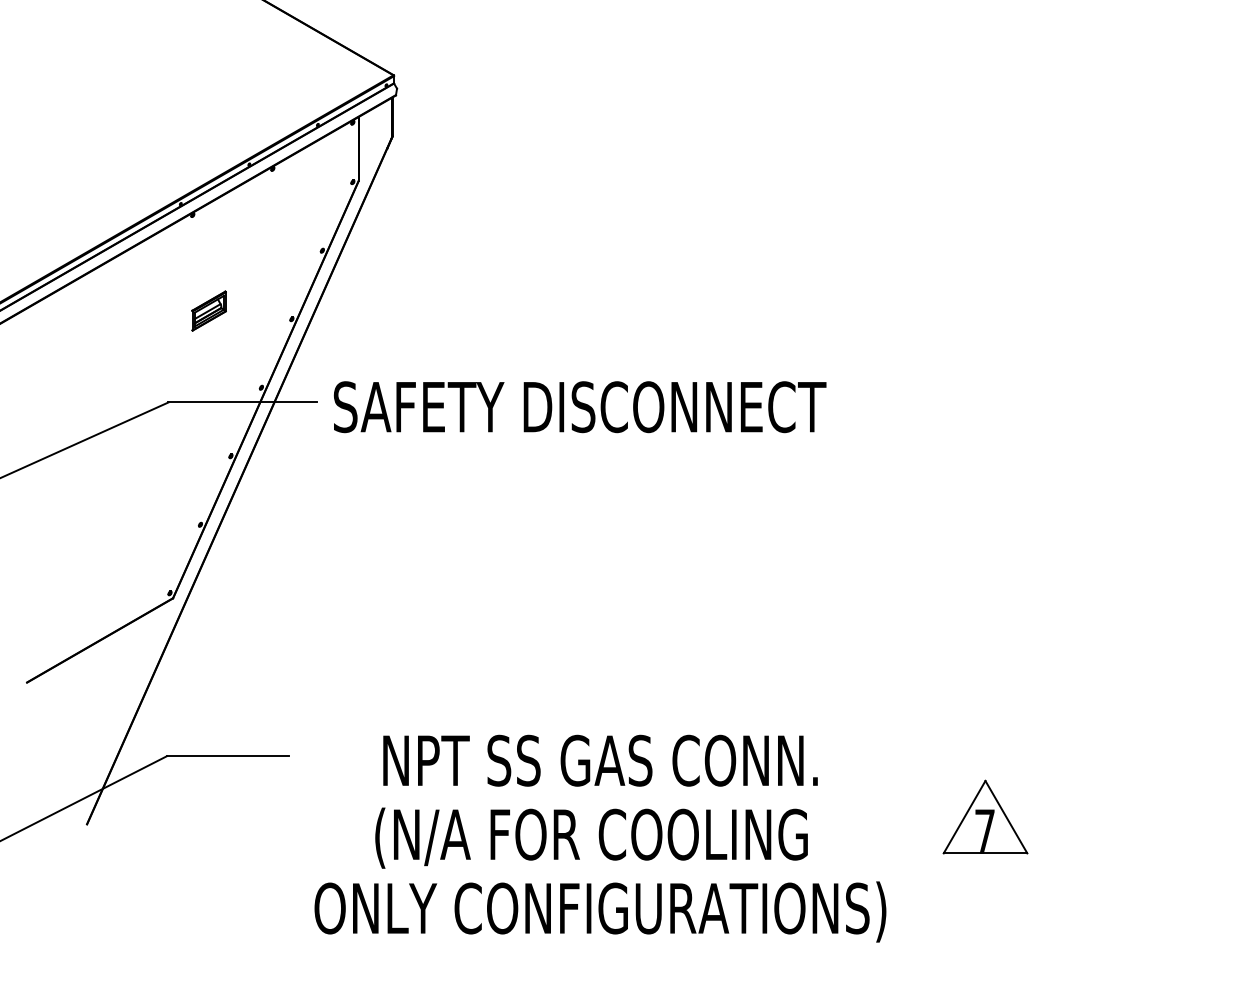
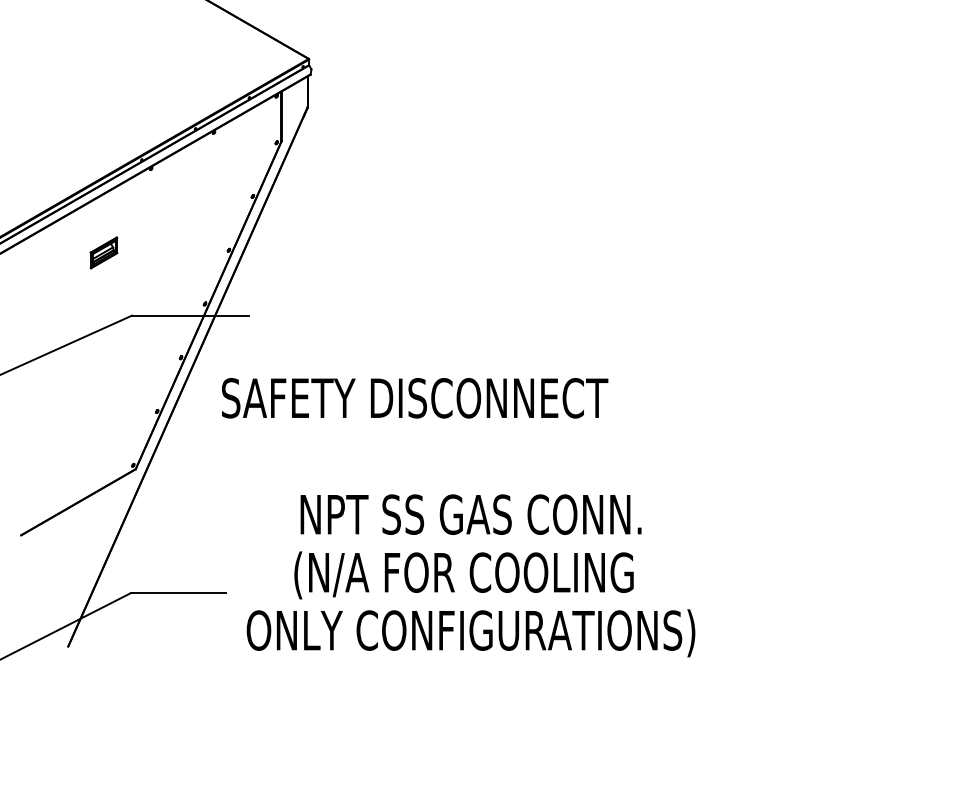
part: (208, 310) -> (103, 252), moved
text: (580, 407) -> (415, 398), moved
part: (984, 816) -> (772, 640), removed
text: (599, 838) -> (470, 575), moved

